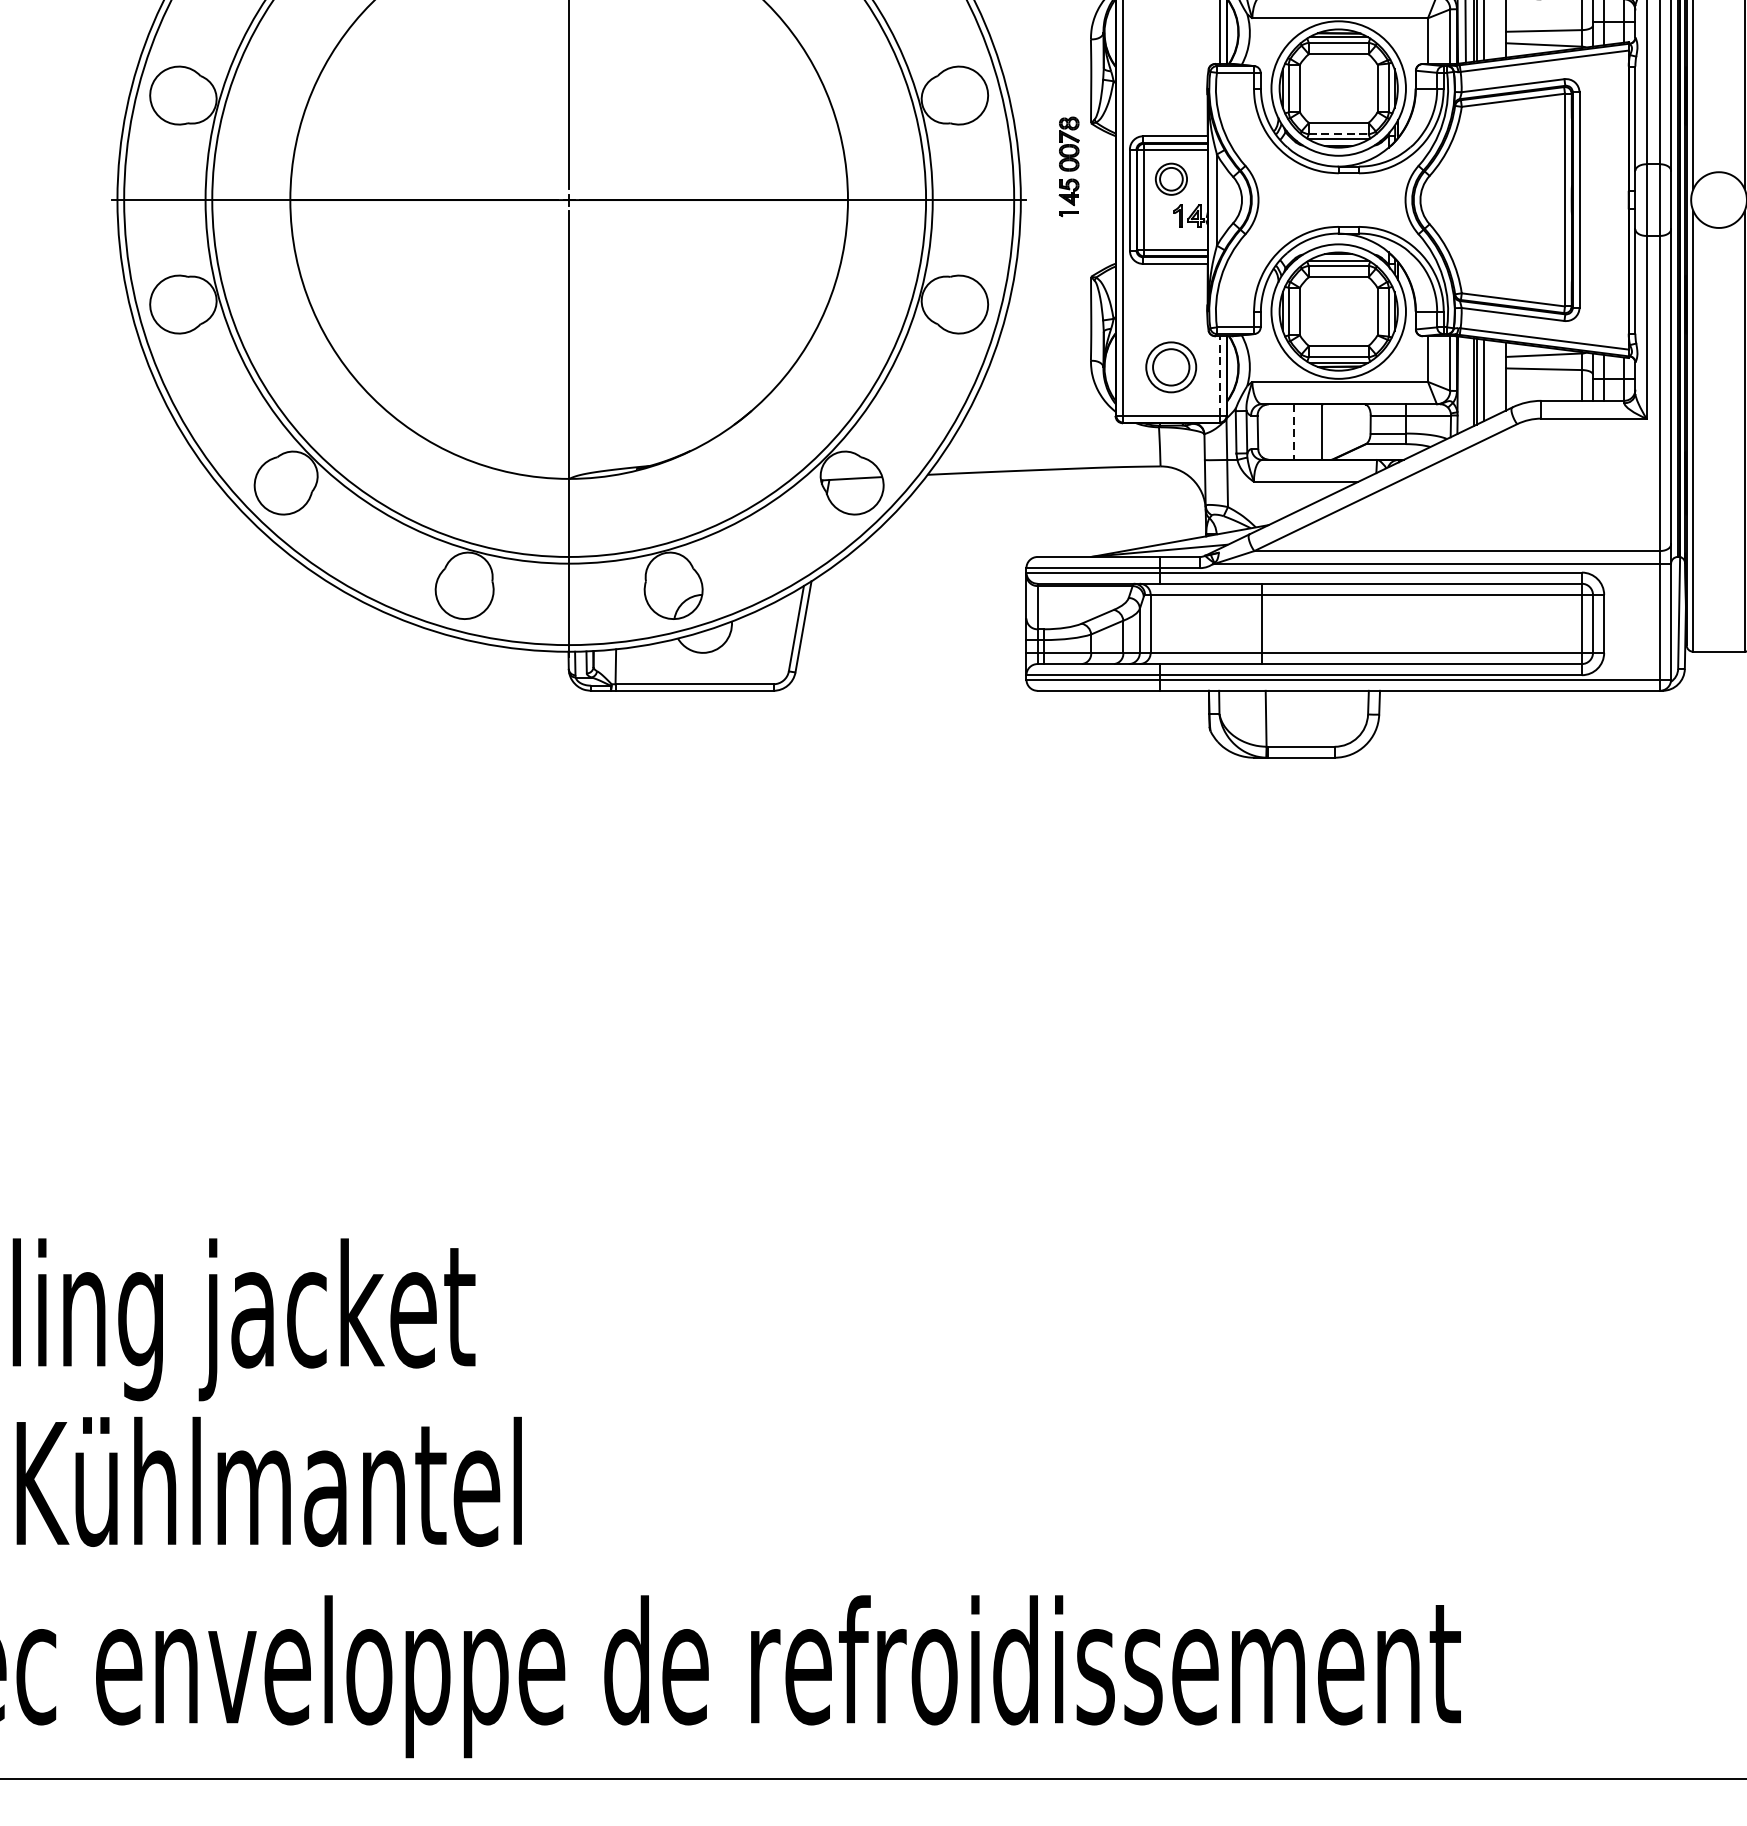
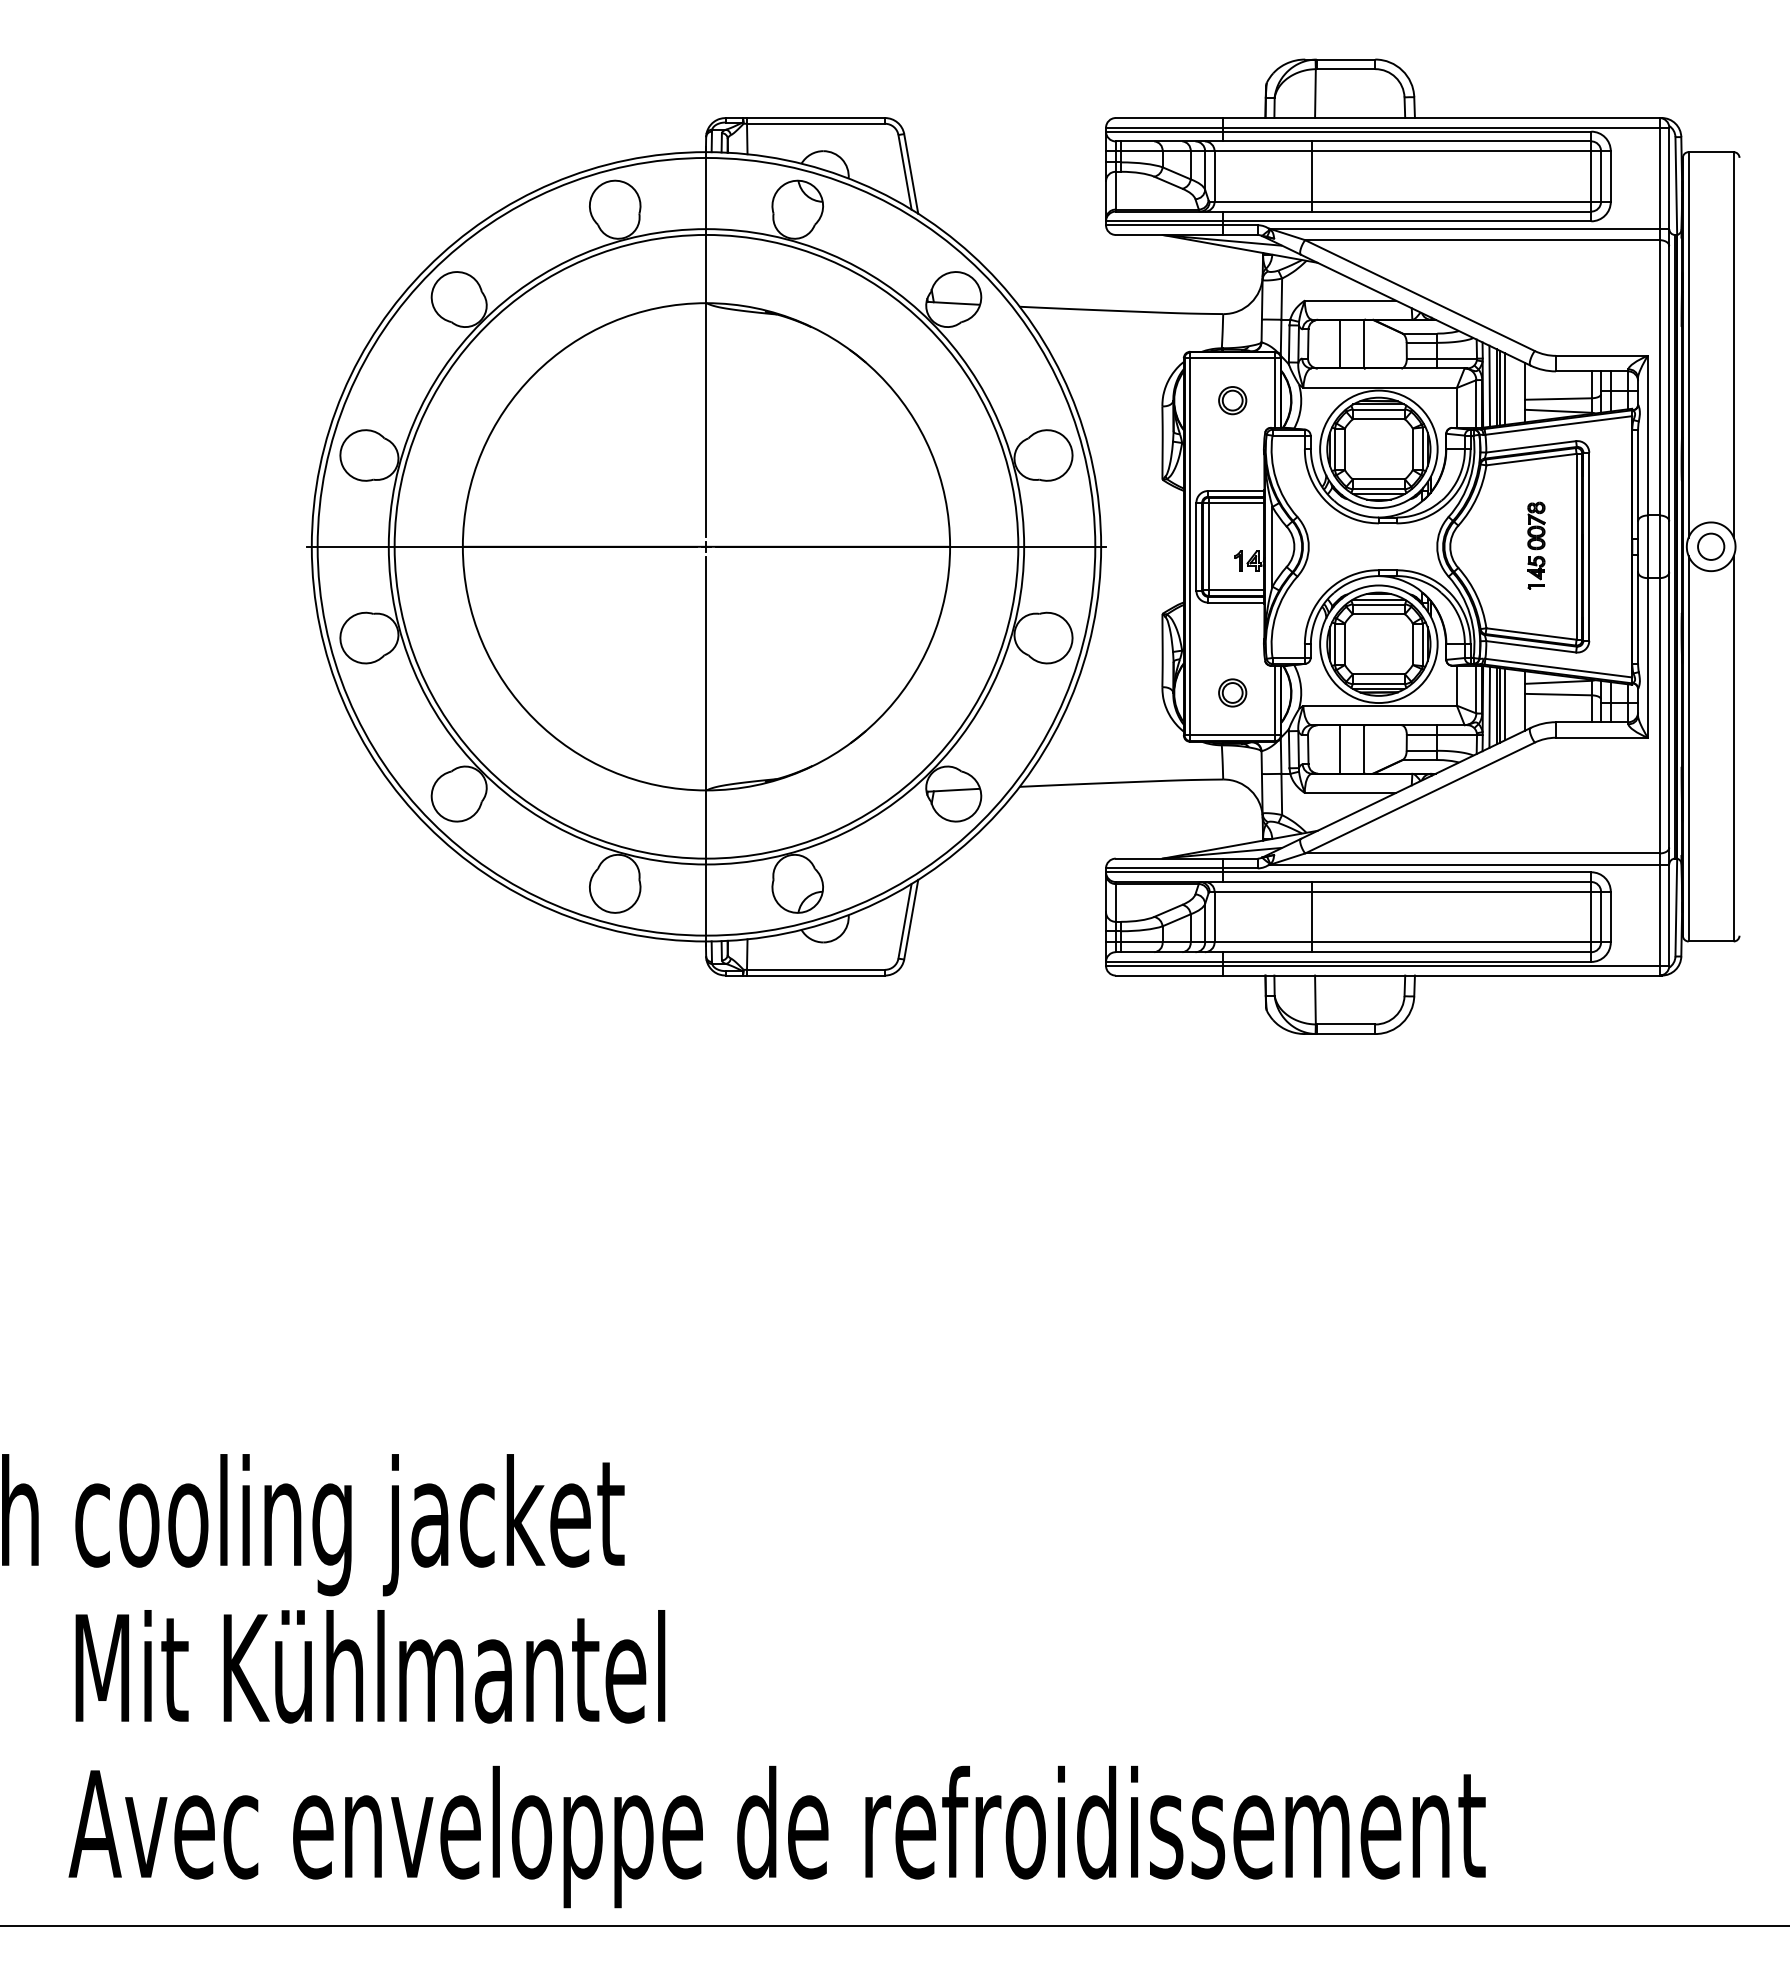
line: (1339, 134) -> (1379, 489), dashed -> solid
part: (1069, 166) -> (1536, 545), moved
part: (1171, 179) -> (1232, 400), moved
circle: (1719, 199) -> (1711, 546), added
part: (1171, 366) -> (1232, 692), size x0.62
line: (1220, 375) -> (1275, 700), dashed -> solid
line: (1465, 382) -> (1489, 706), added
line: (1293, 432) -> (1339, 749), dashed -> solid

